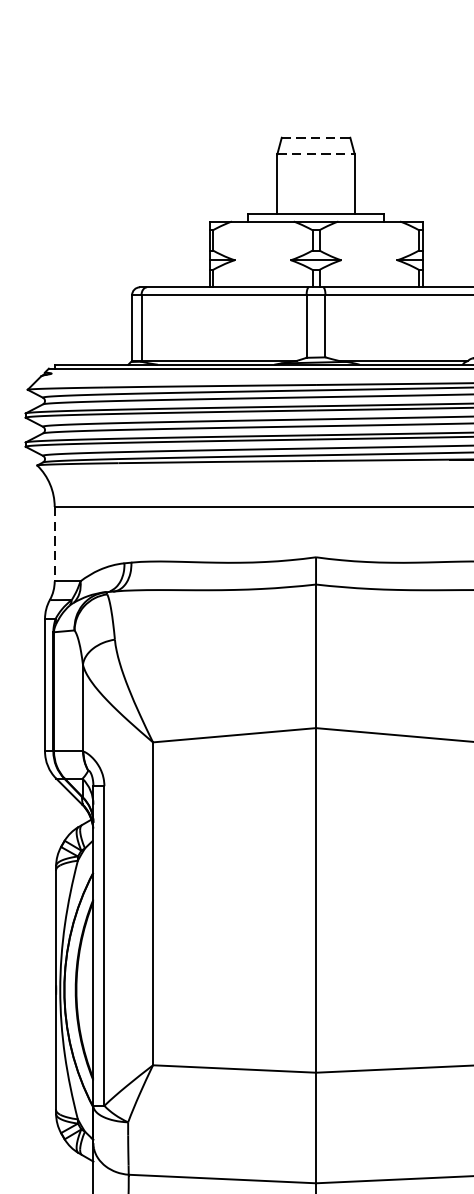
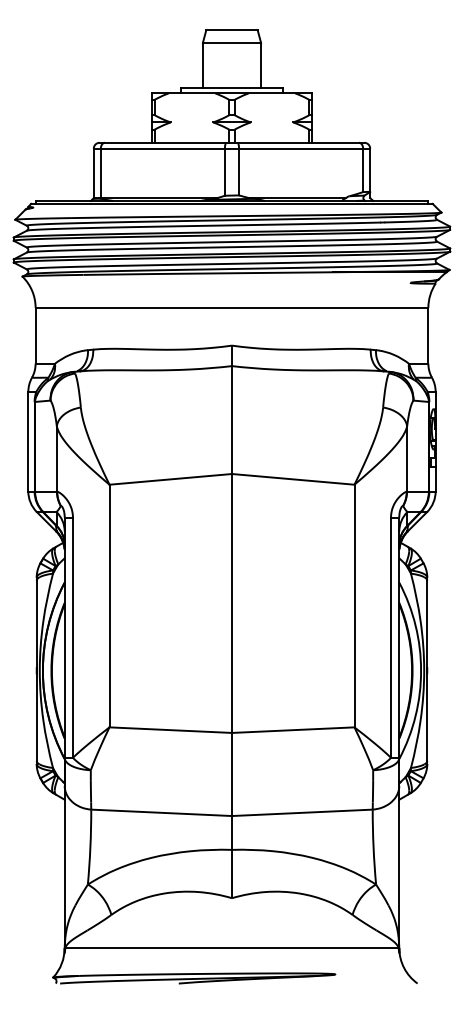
line: (316, 137) -> (232, 30), dashed -> solid
line: (316, 153) -> (232, 42), dashed -> solid
line: (54, 543) -> (35, 335), dashed -> solid

